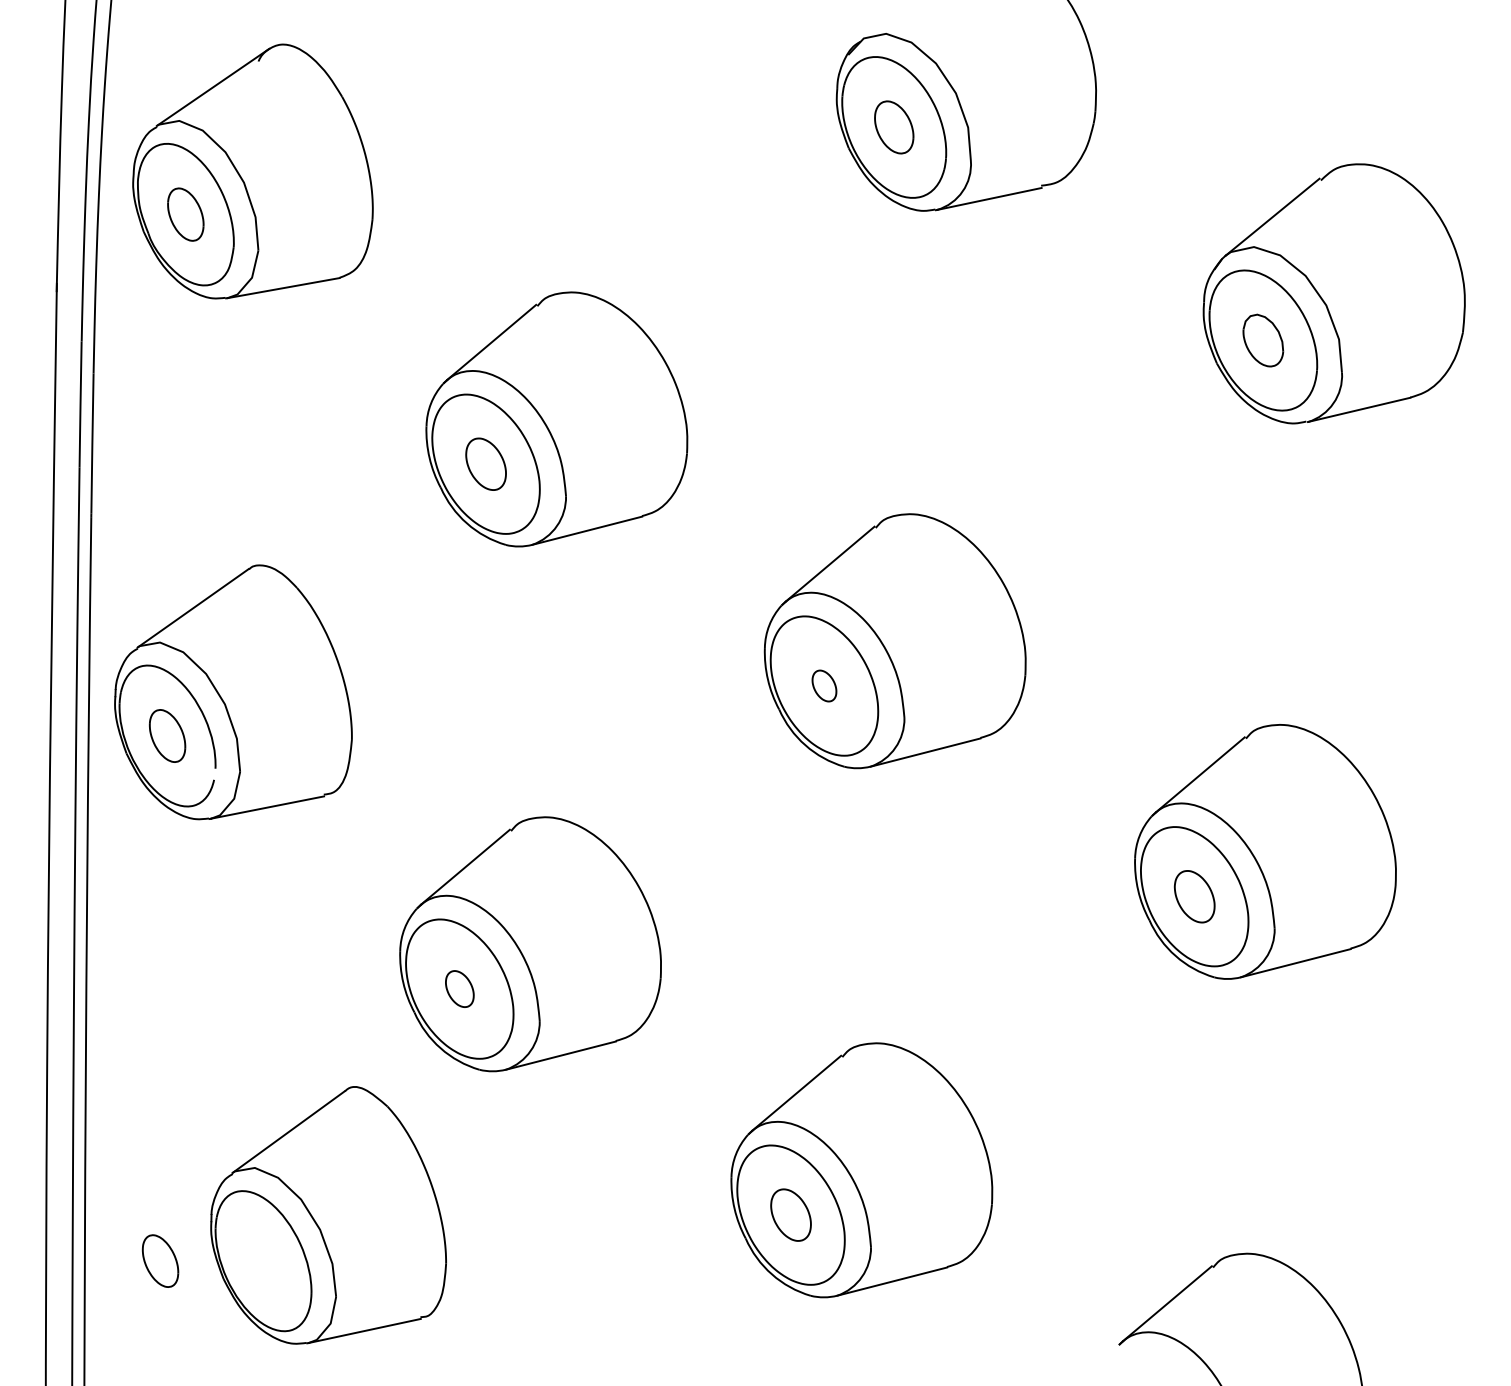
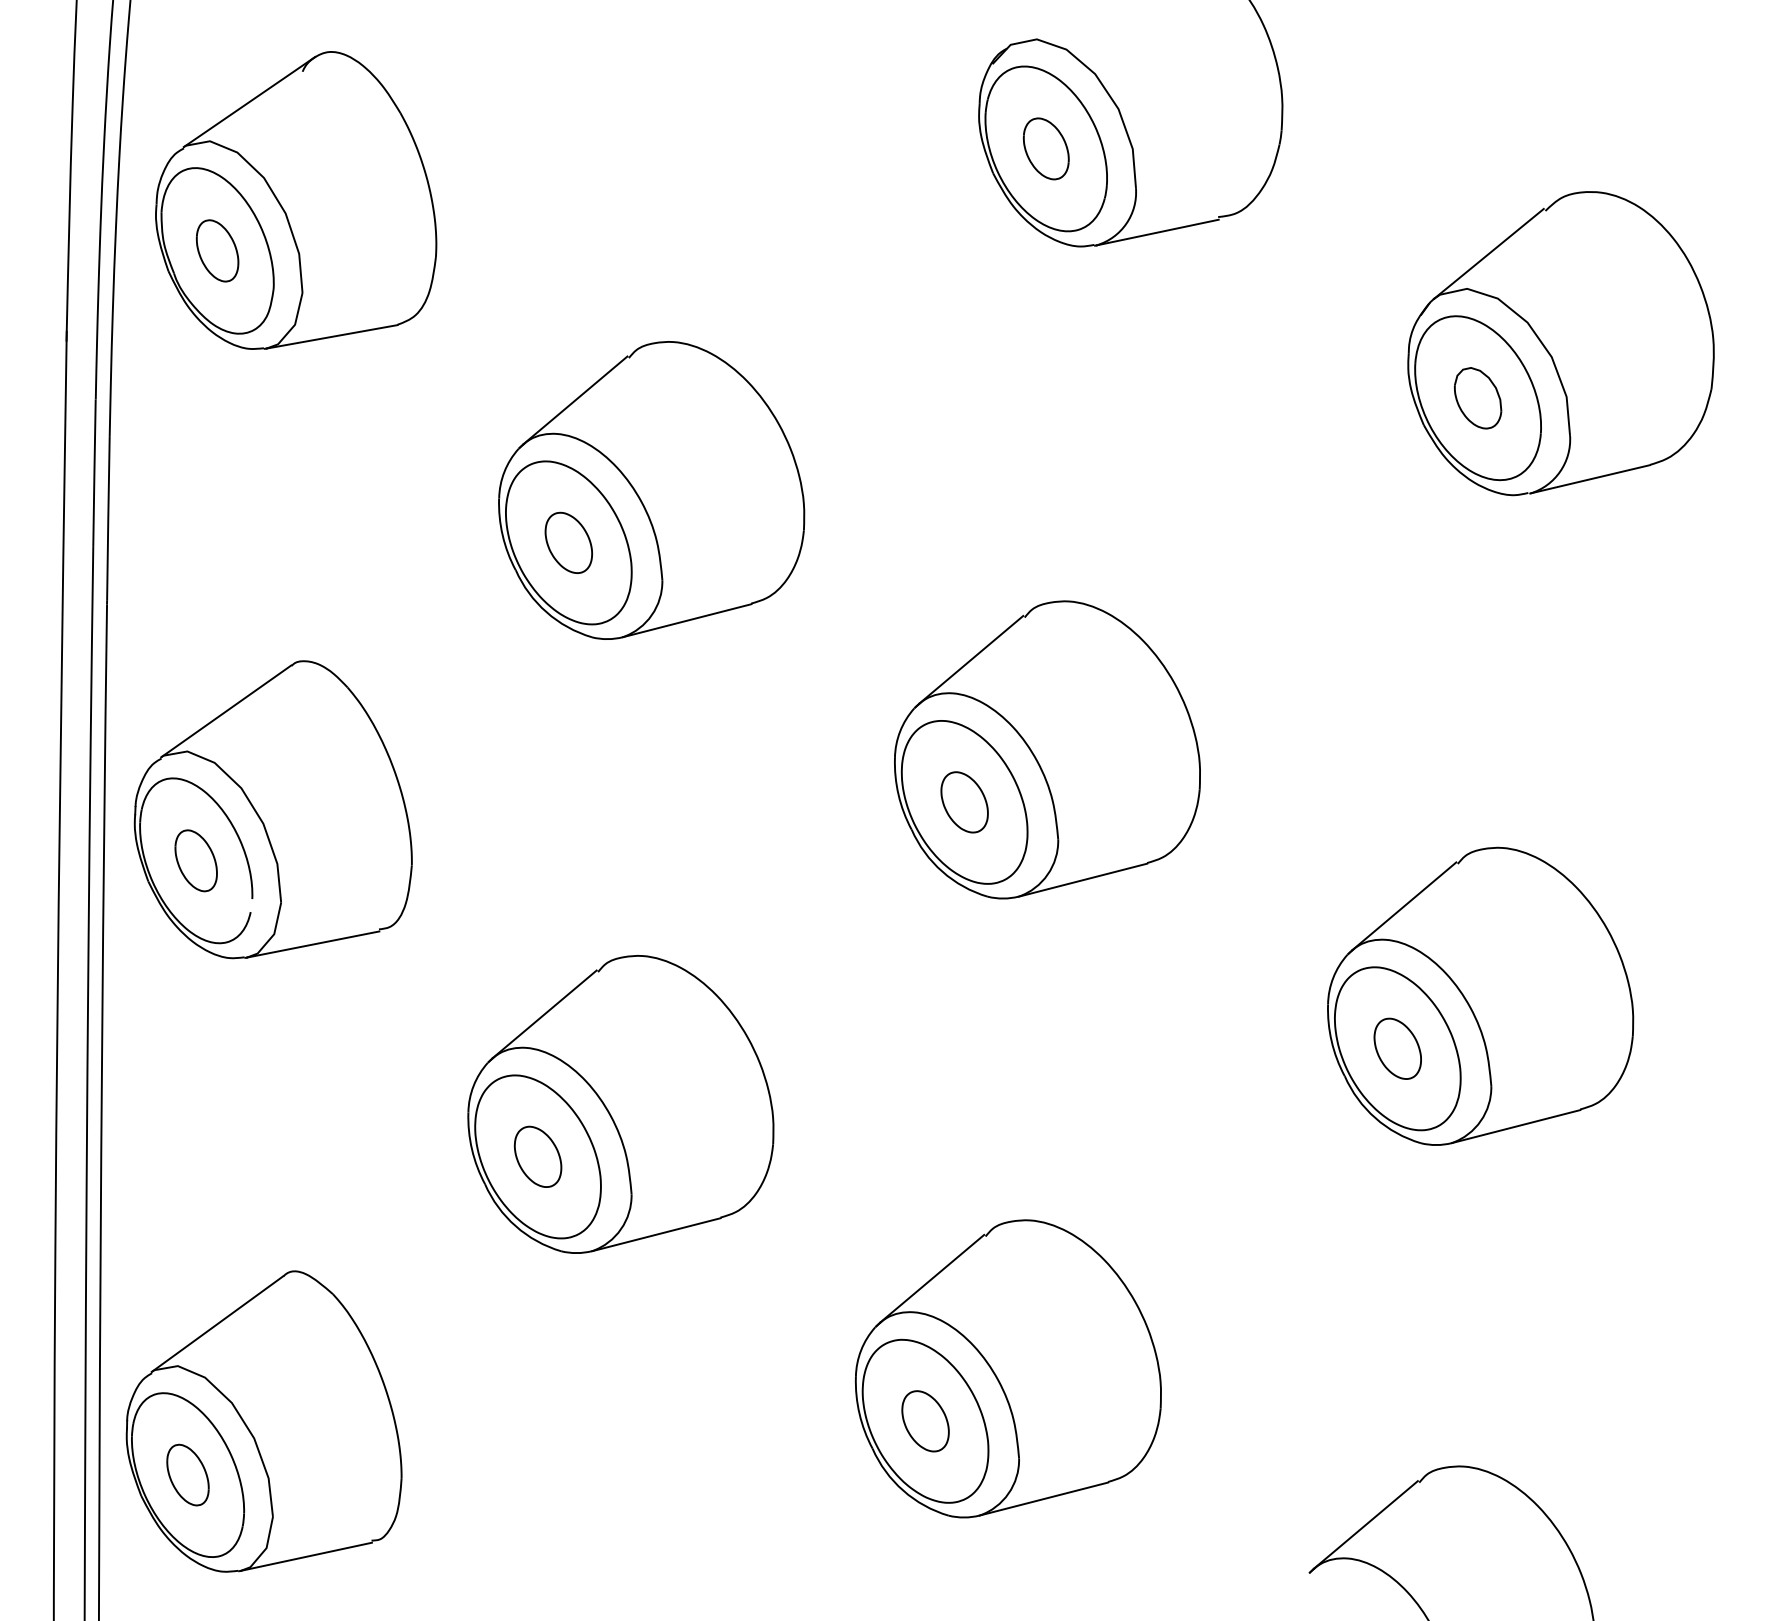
part: (824, 685) -> (964, 801), size x1.67
part: (459, 988) -> (537, 1156), size x1.43
part: (328, 1215) -> (264, 1421), moved

